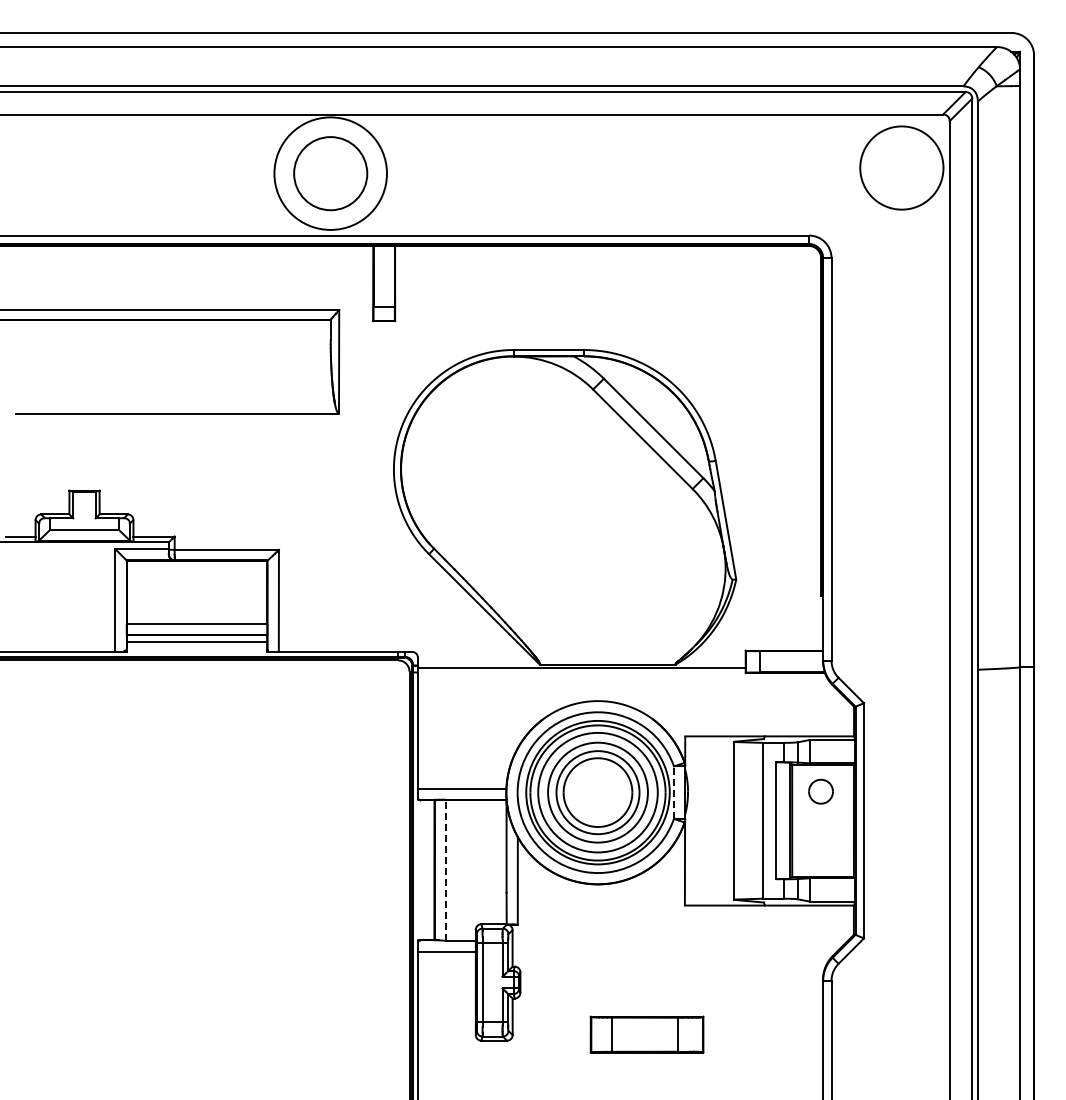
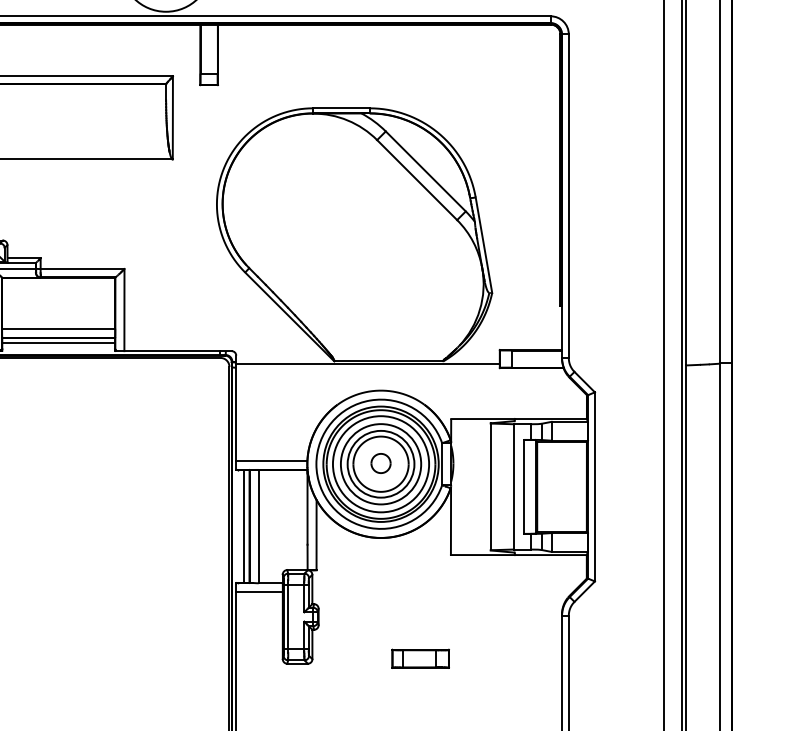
part: (820, 791) -> (380, 463), moved
line: (674, 792) -> (442, 464), dashed -> solid
line: (427, 869) -> (243, 526), added
line: (445, 869) -> (258, 526), dashed -> solid
part: (647, 1034) -> (420, 658), size x0.62

